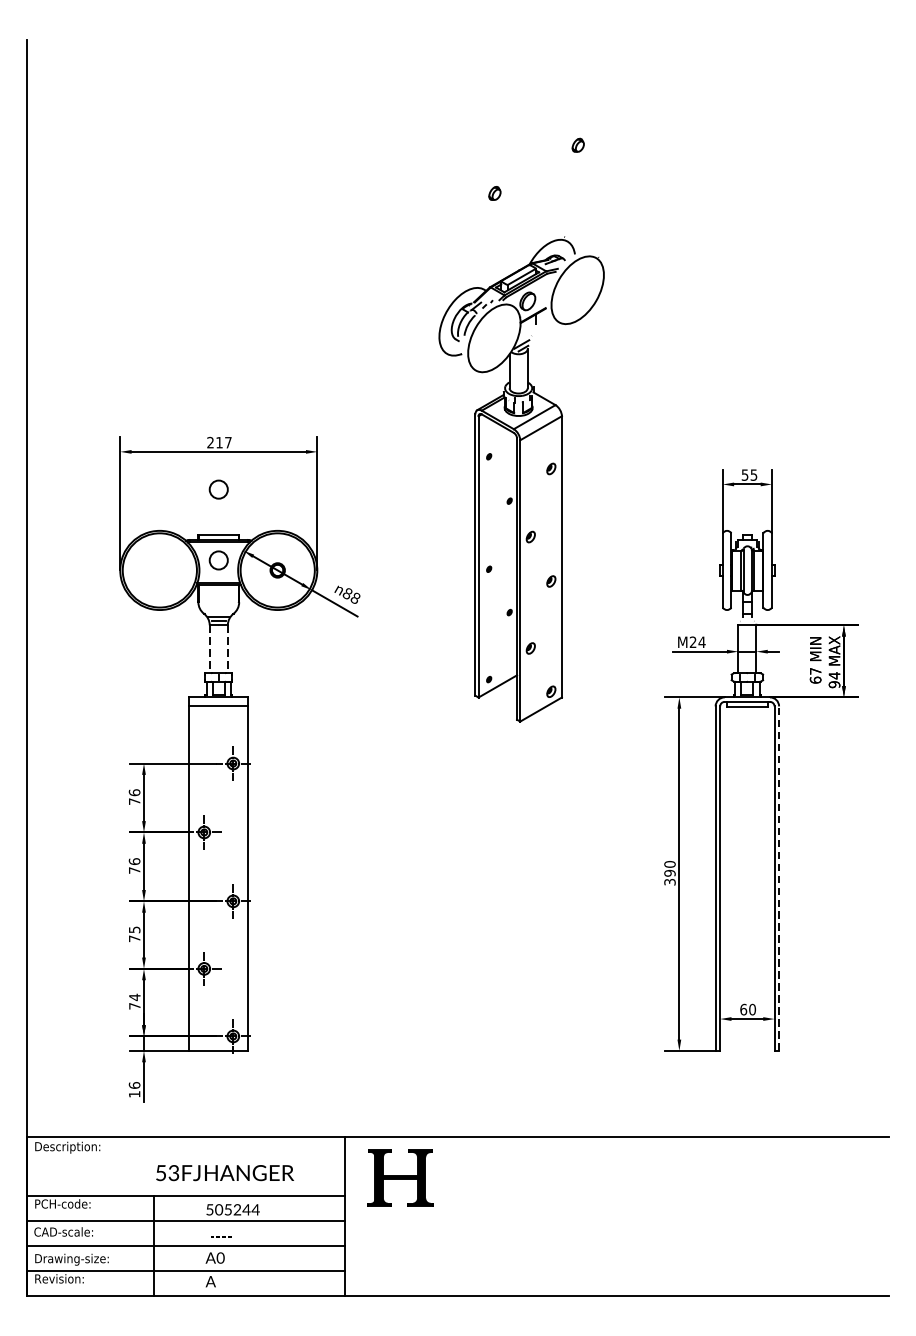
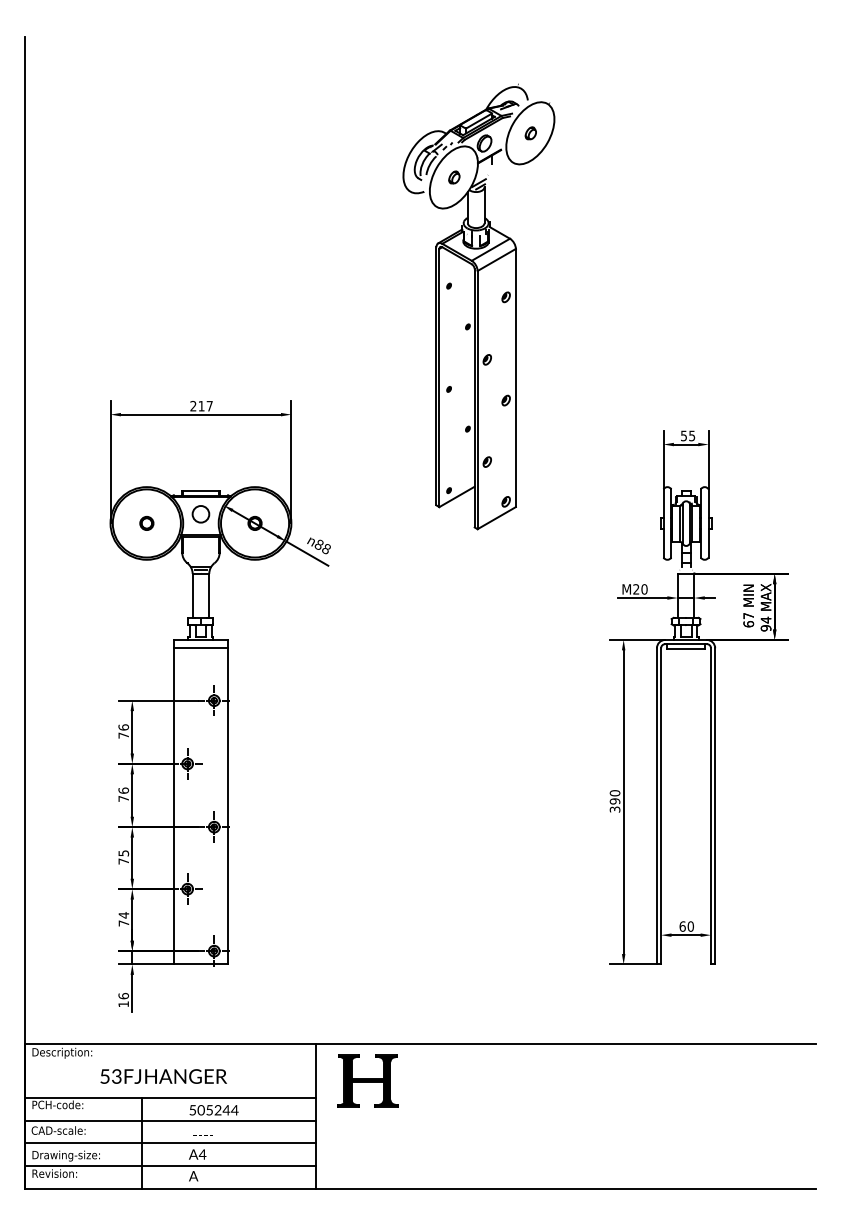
part: (521, 478) -> (478, 306), moved
circle: (218, 489) -> (200, 449), removed
circle: (159, 570) -> (146, 523), added
text: (702, 642) -> (644, 589), 24 -> 20
line: (209, 650) -> (192, 596), dashed -> solid
line: (228, 650) -> (209, 596), dashed -> solid
line: (779, 877) -> (715, 805), dashed -> solid
text: (224, 1173) -> (163, 1076), moved
text: (220, 1258) -> (202, 1154), A0 -> A4

